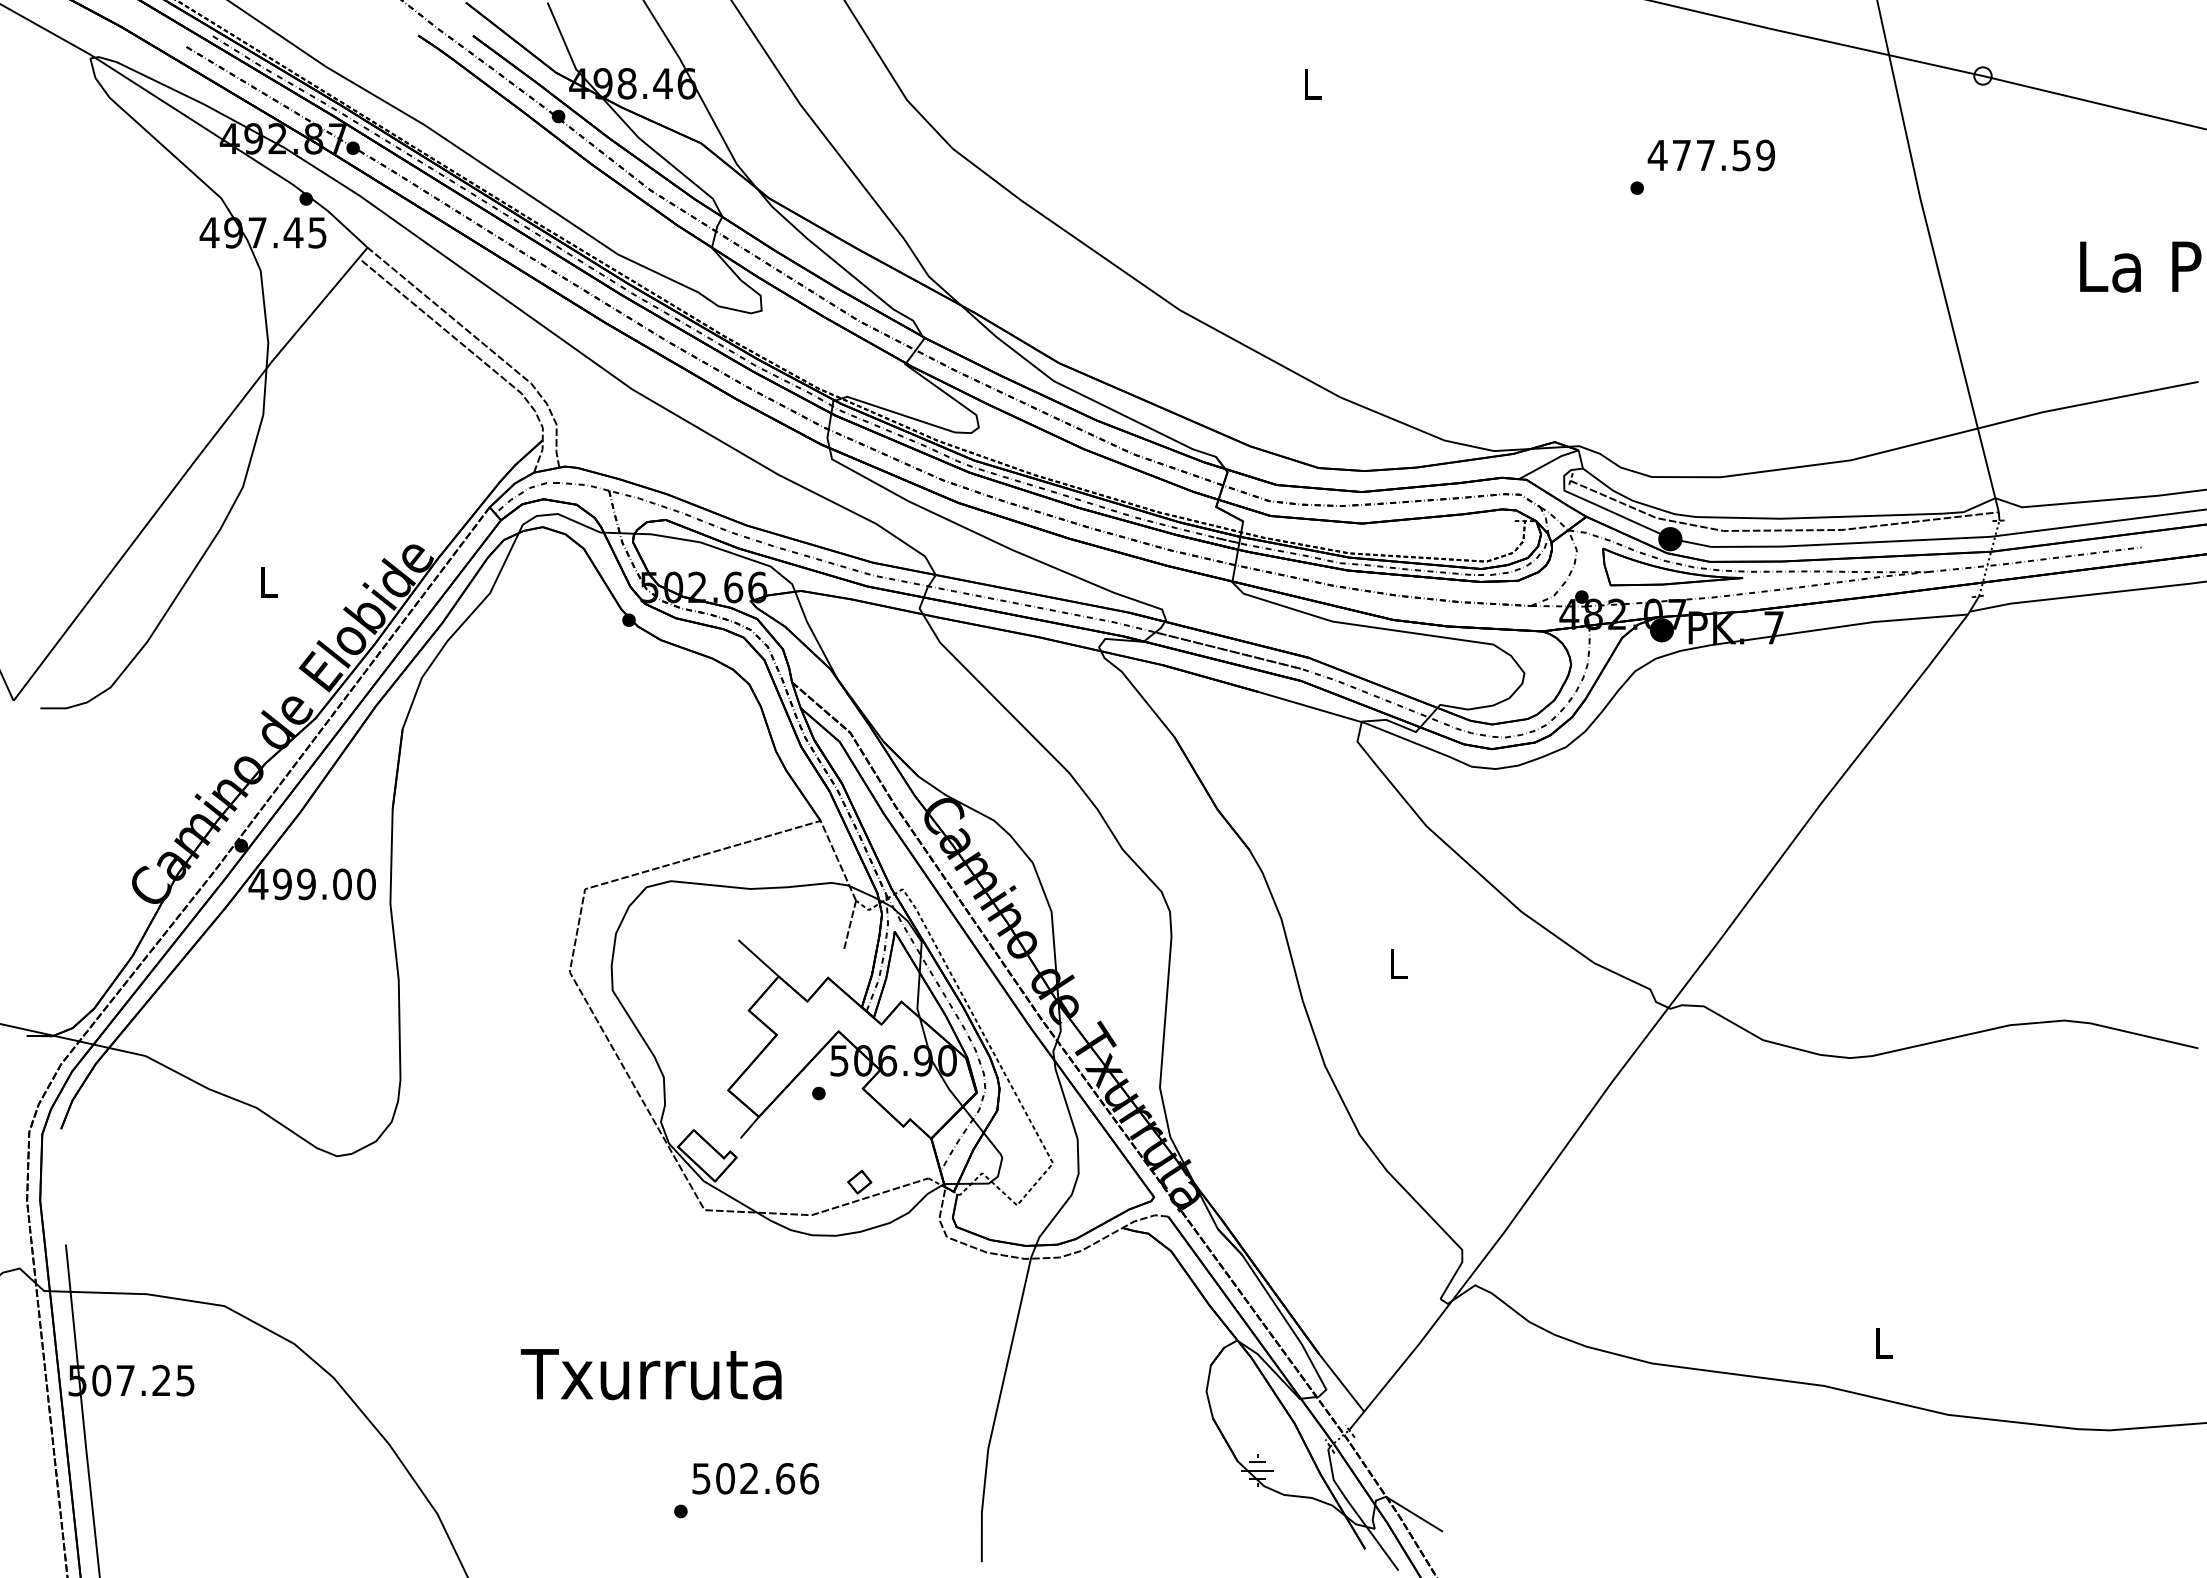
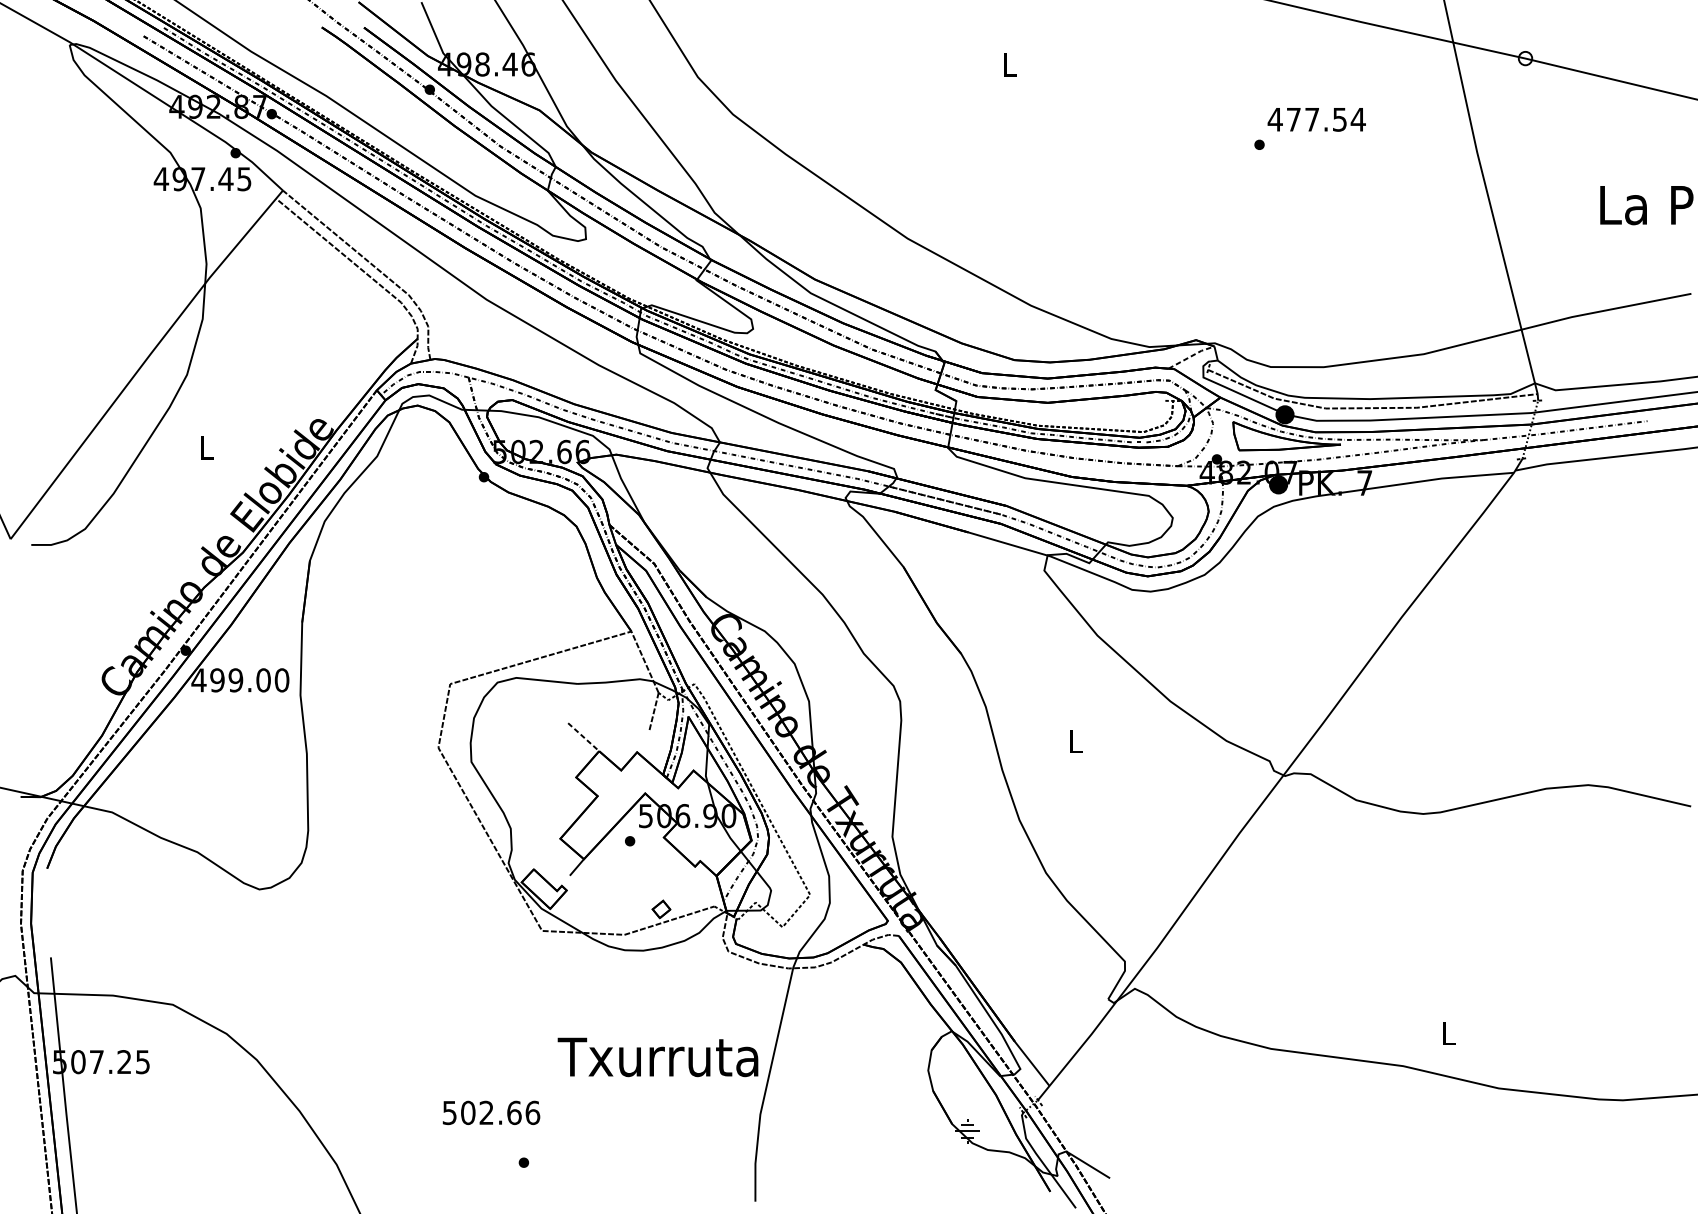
text: (1765, 155) -> (1358, 119), 477.59 -> 477.54
line: (1548, 463) -> (1191, 356), solid -> dashed
line: (758, 958) -> (583, 737), solid -> dashed
text: (650, 1374) -> (657, 1057), moved
text: (755, 1478) -> (491, 1112), moved

